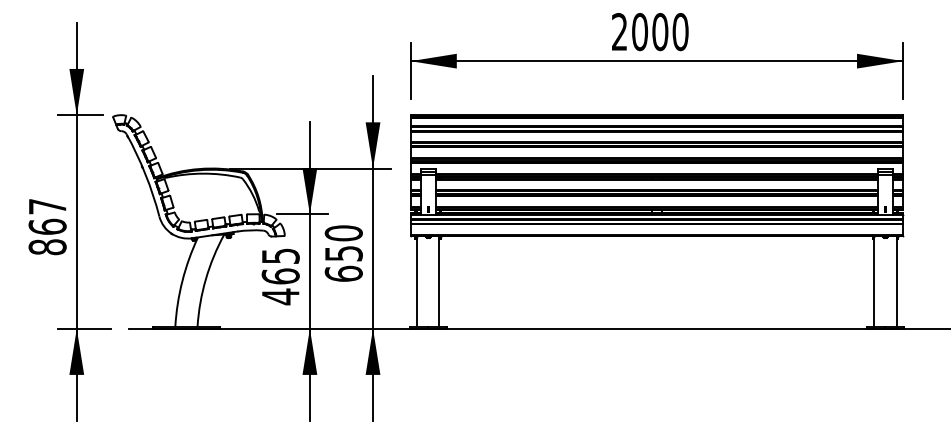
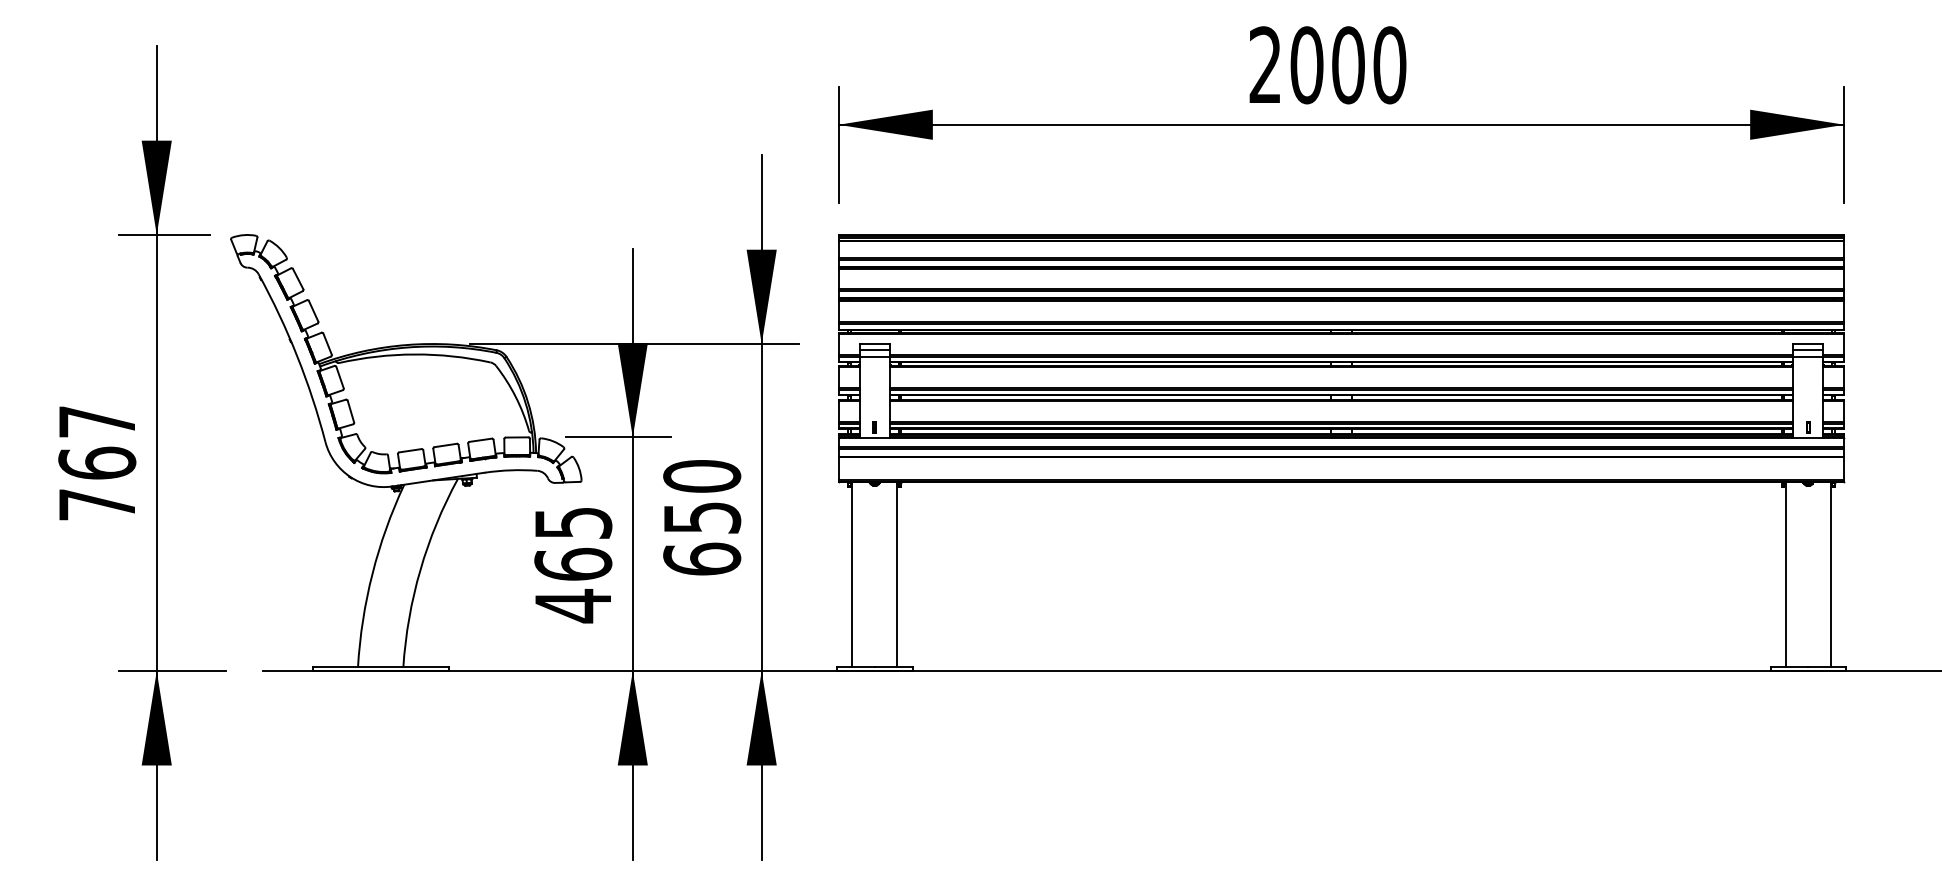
text: (47, 247) -> (96, 505), 867 -> 767

